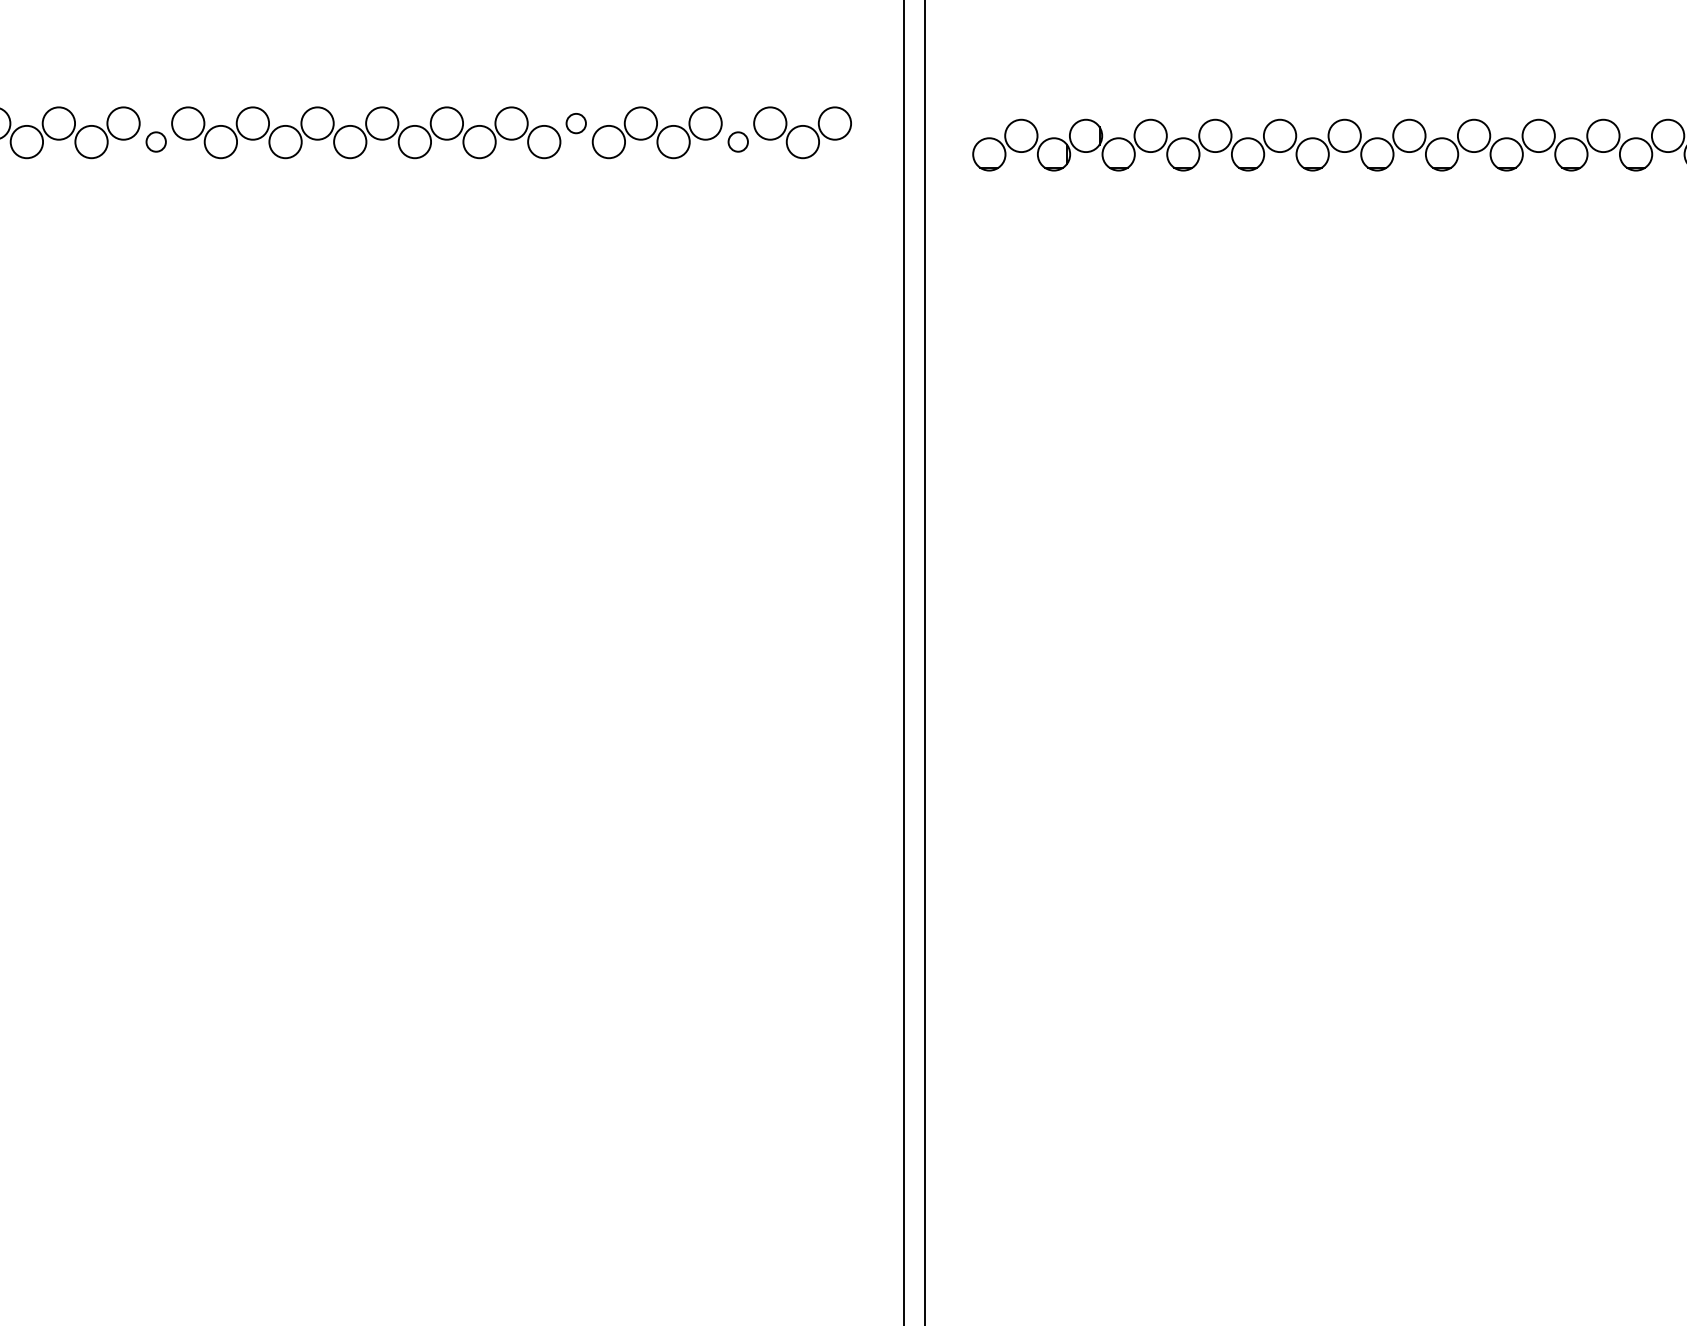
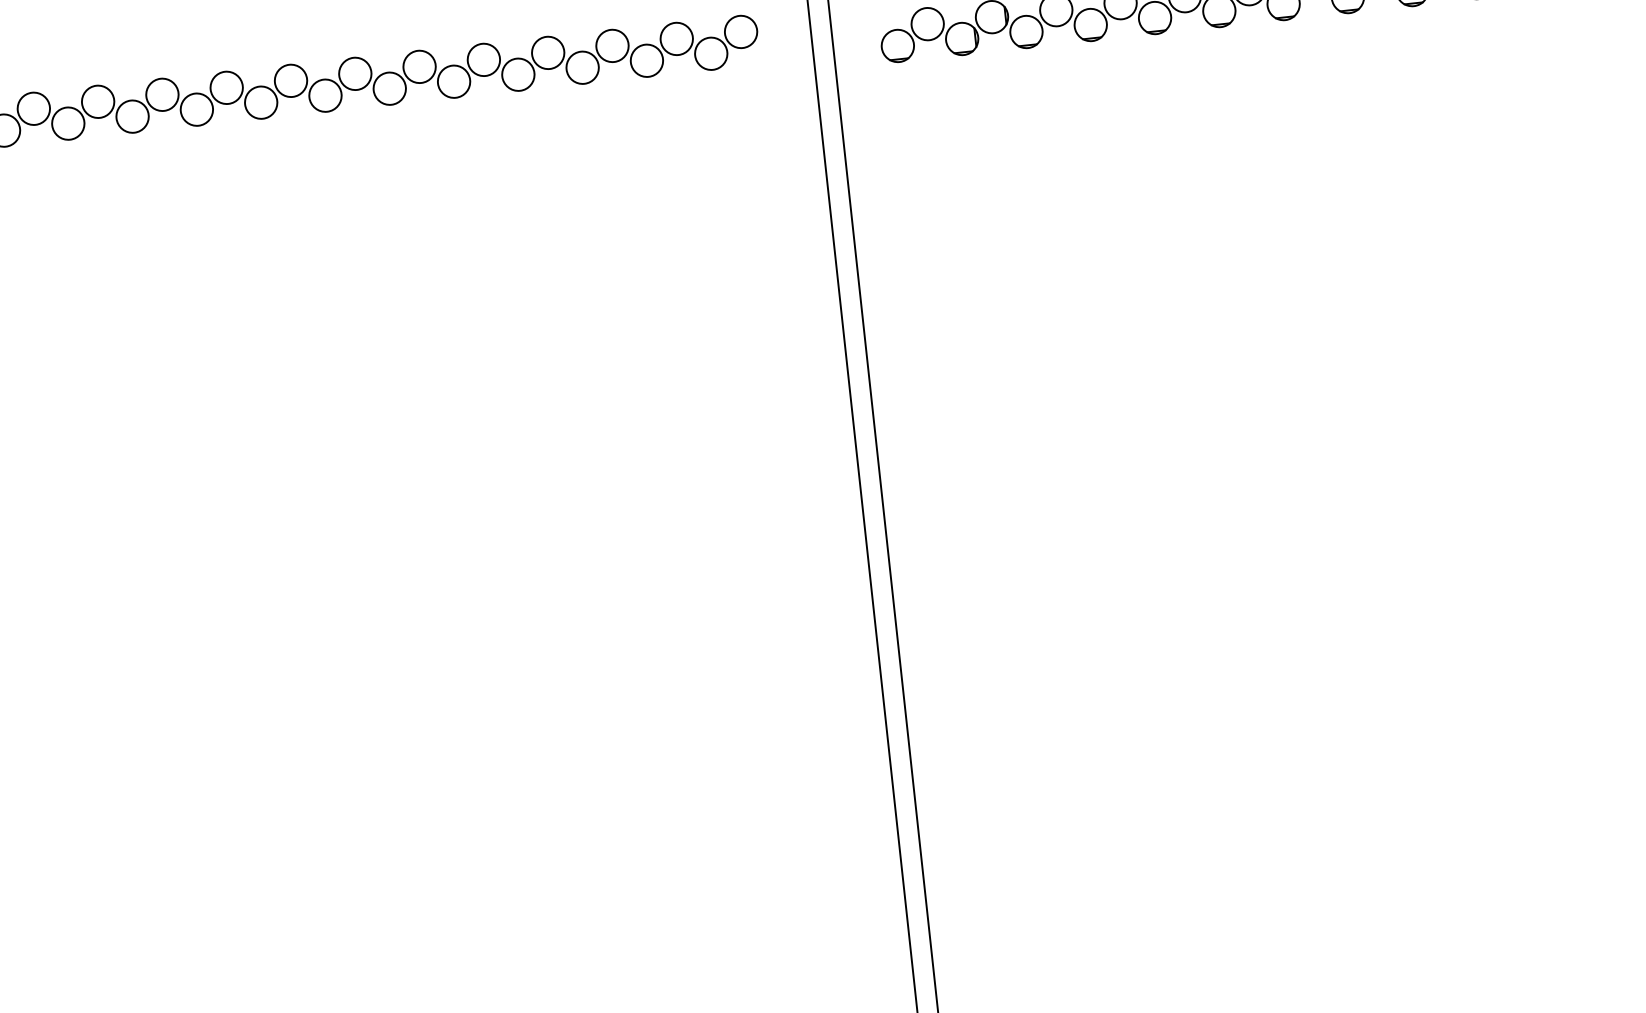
circle: (576, 123) -> (484, 59), size x1.67
circle: (156, 141) -> (68, 123), size x1.67
circle: (738, 141) -> (647, 60), size x1.67

